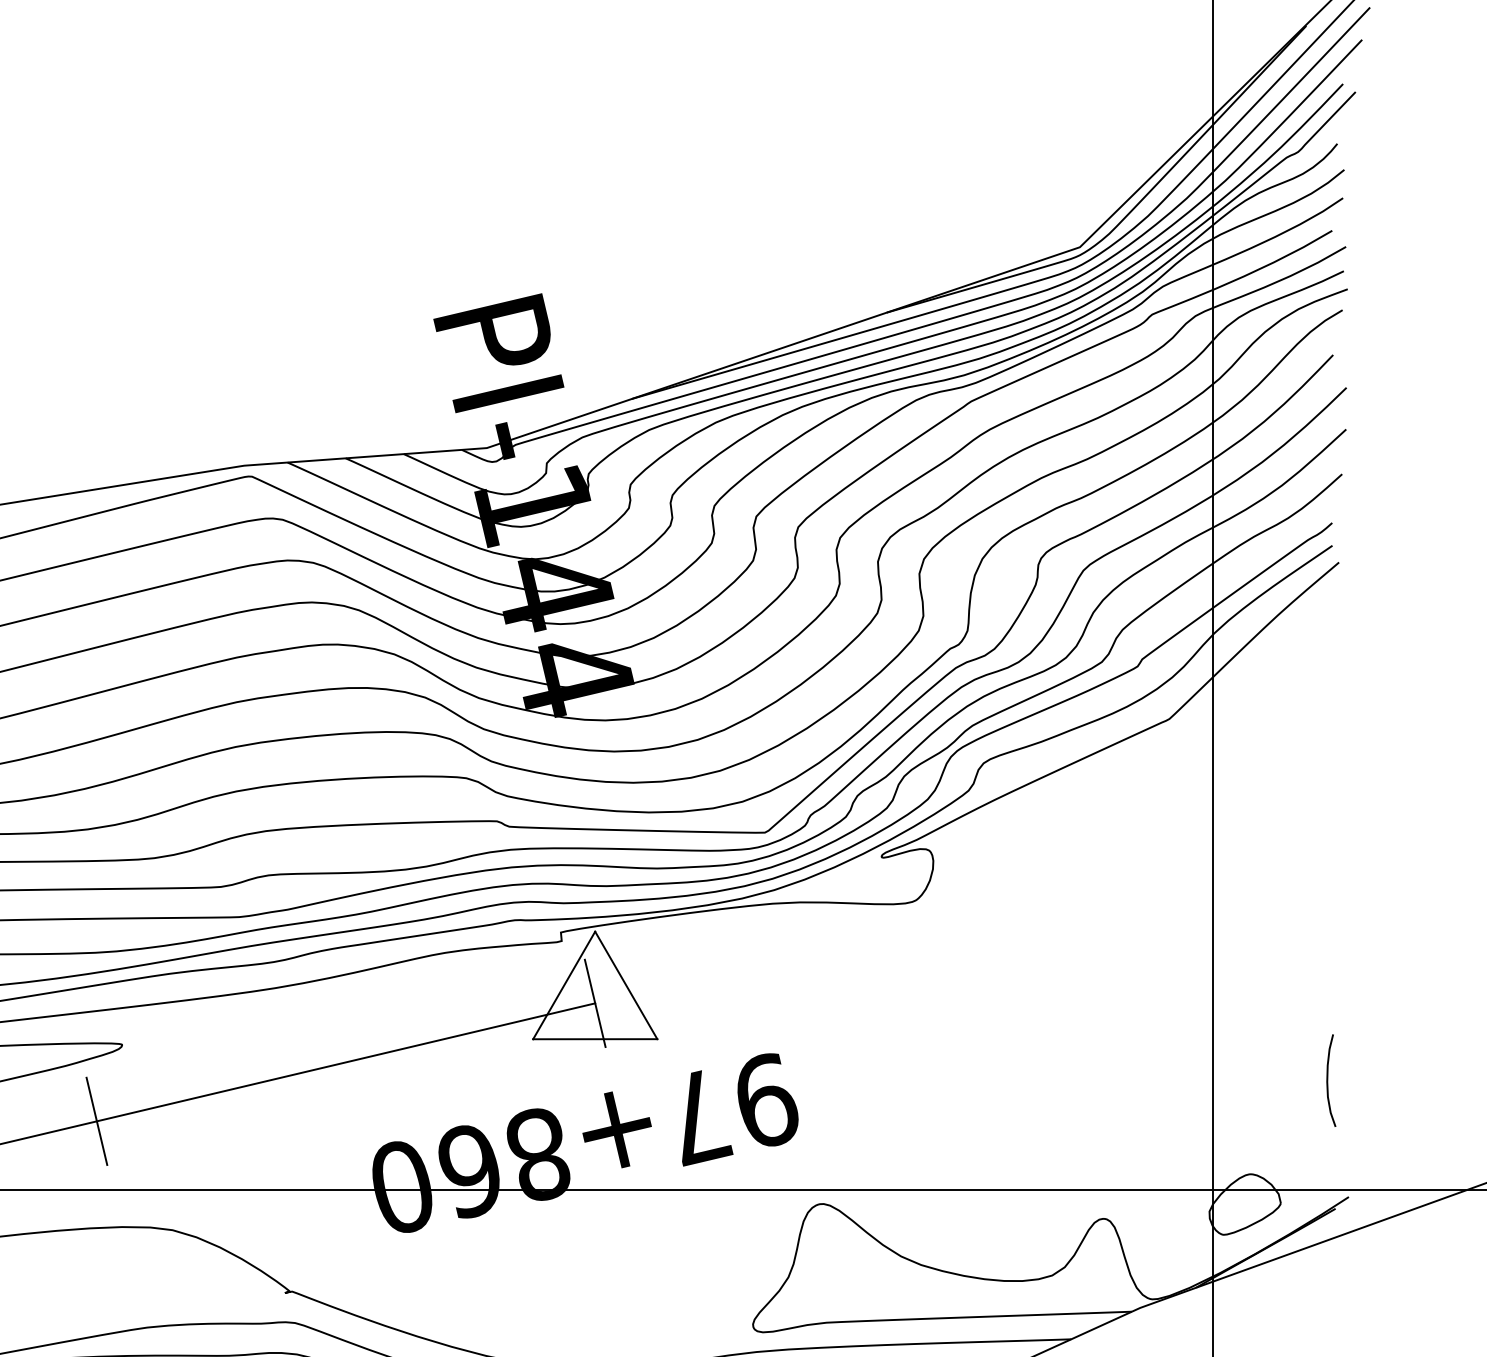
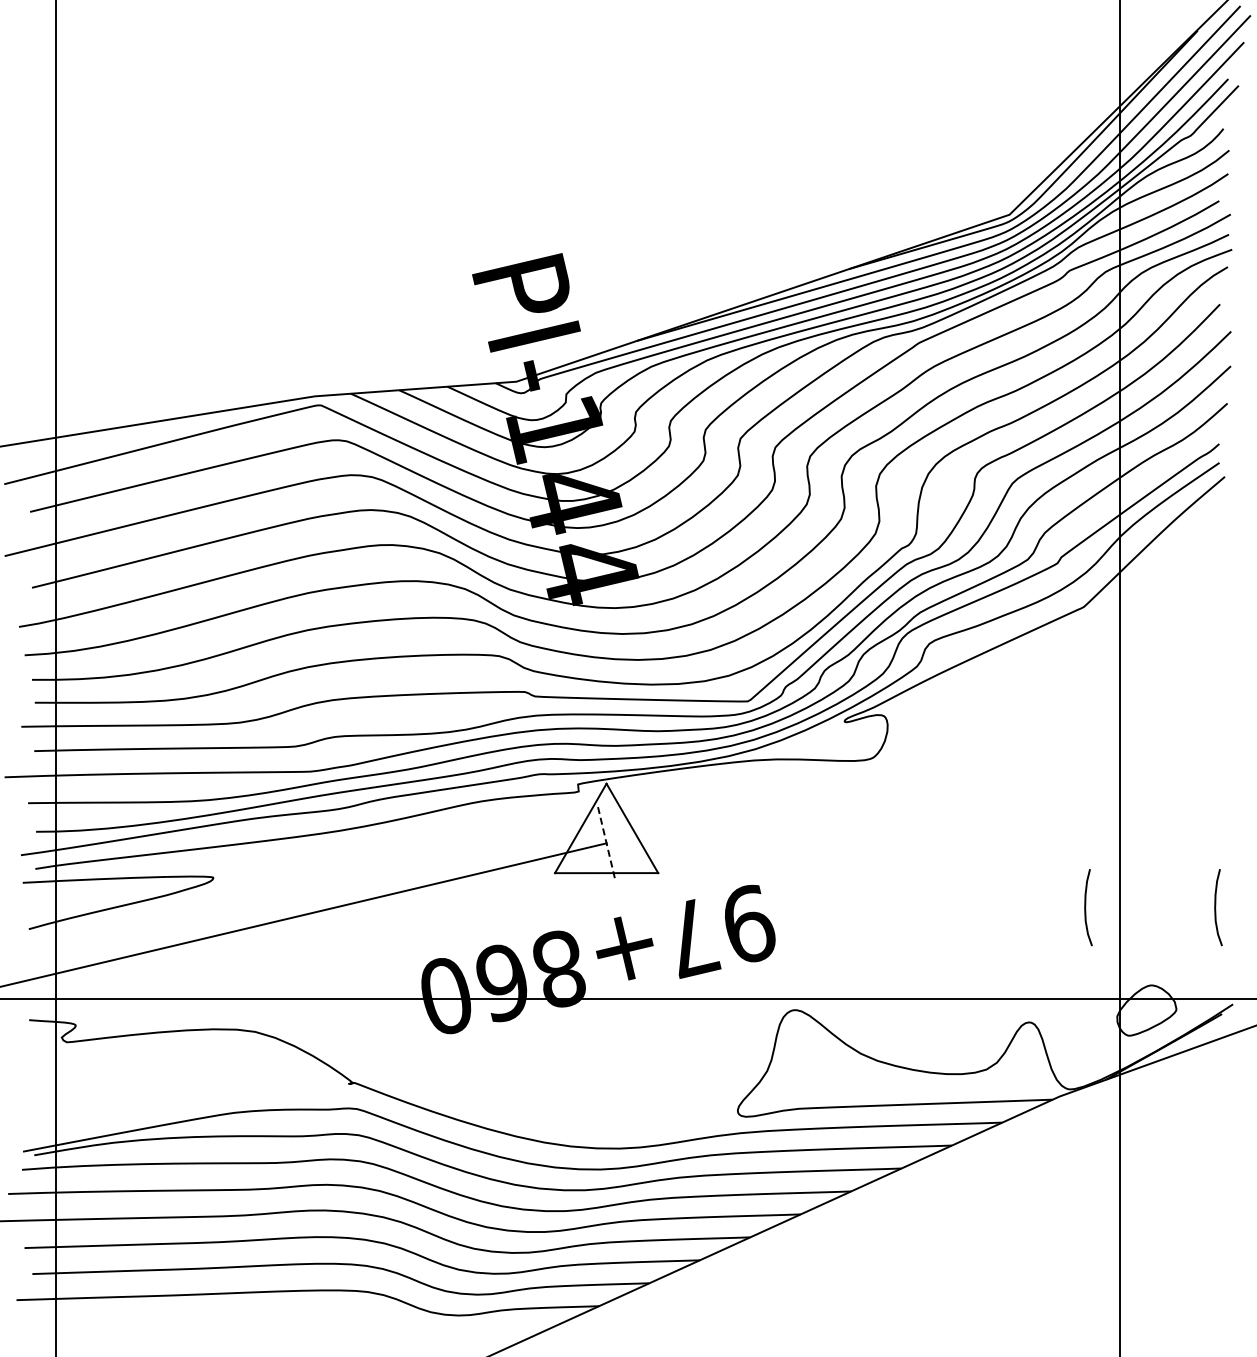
line: (595, 1003) -> (606, 843), solid -> dashed
curve: (1172, 1080) -> (1086, 907), added
line: (95, 1121) -> (191, 941), removed

